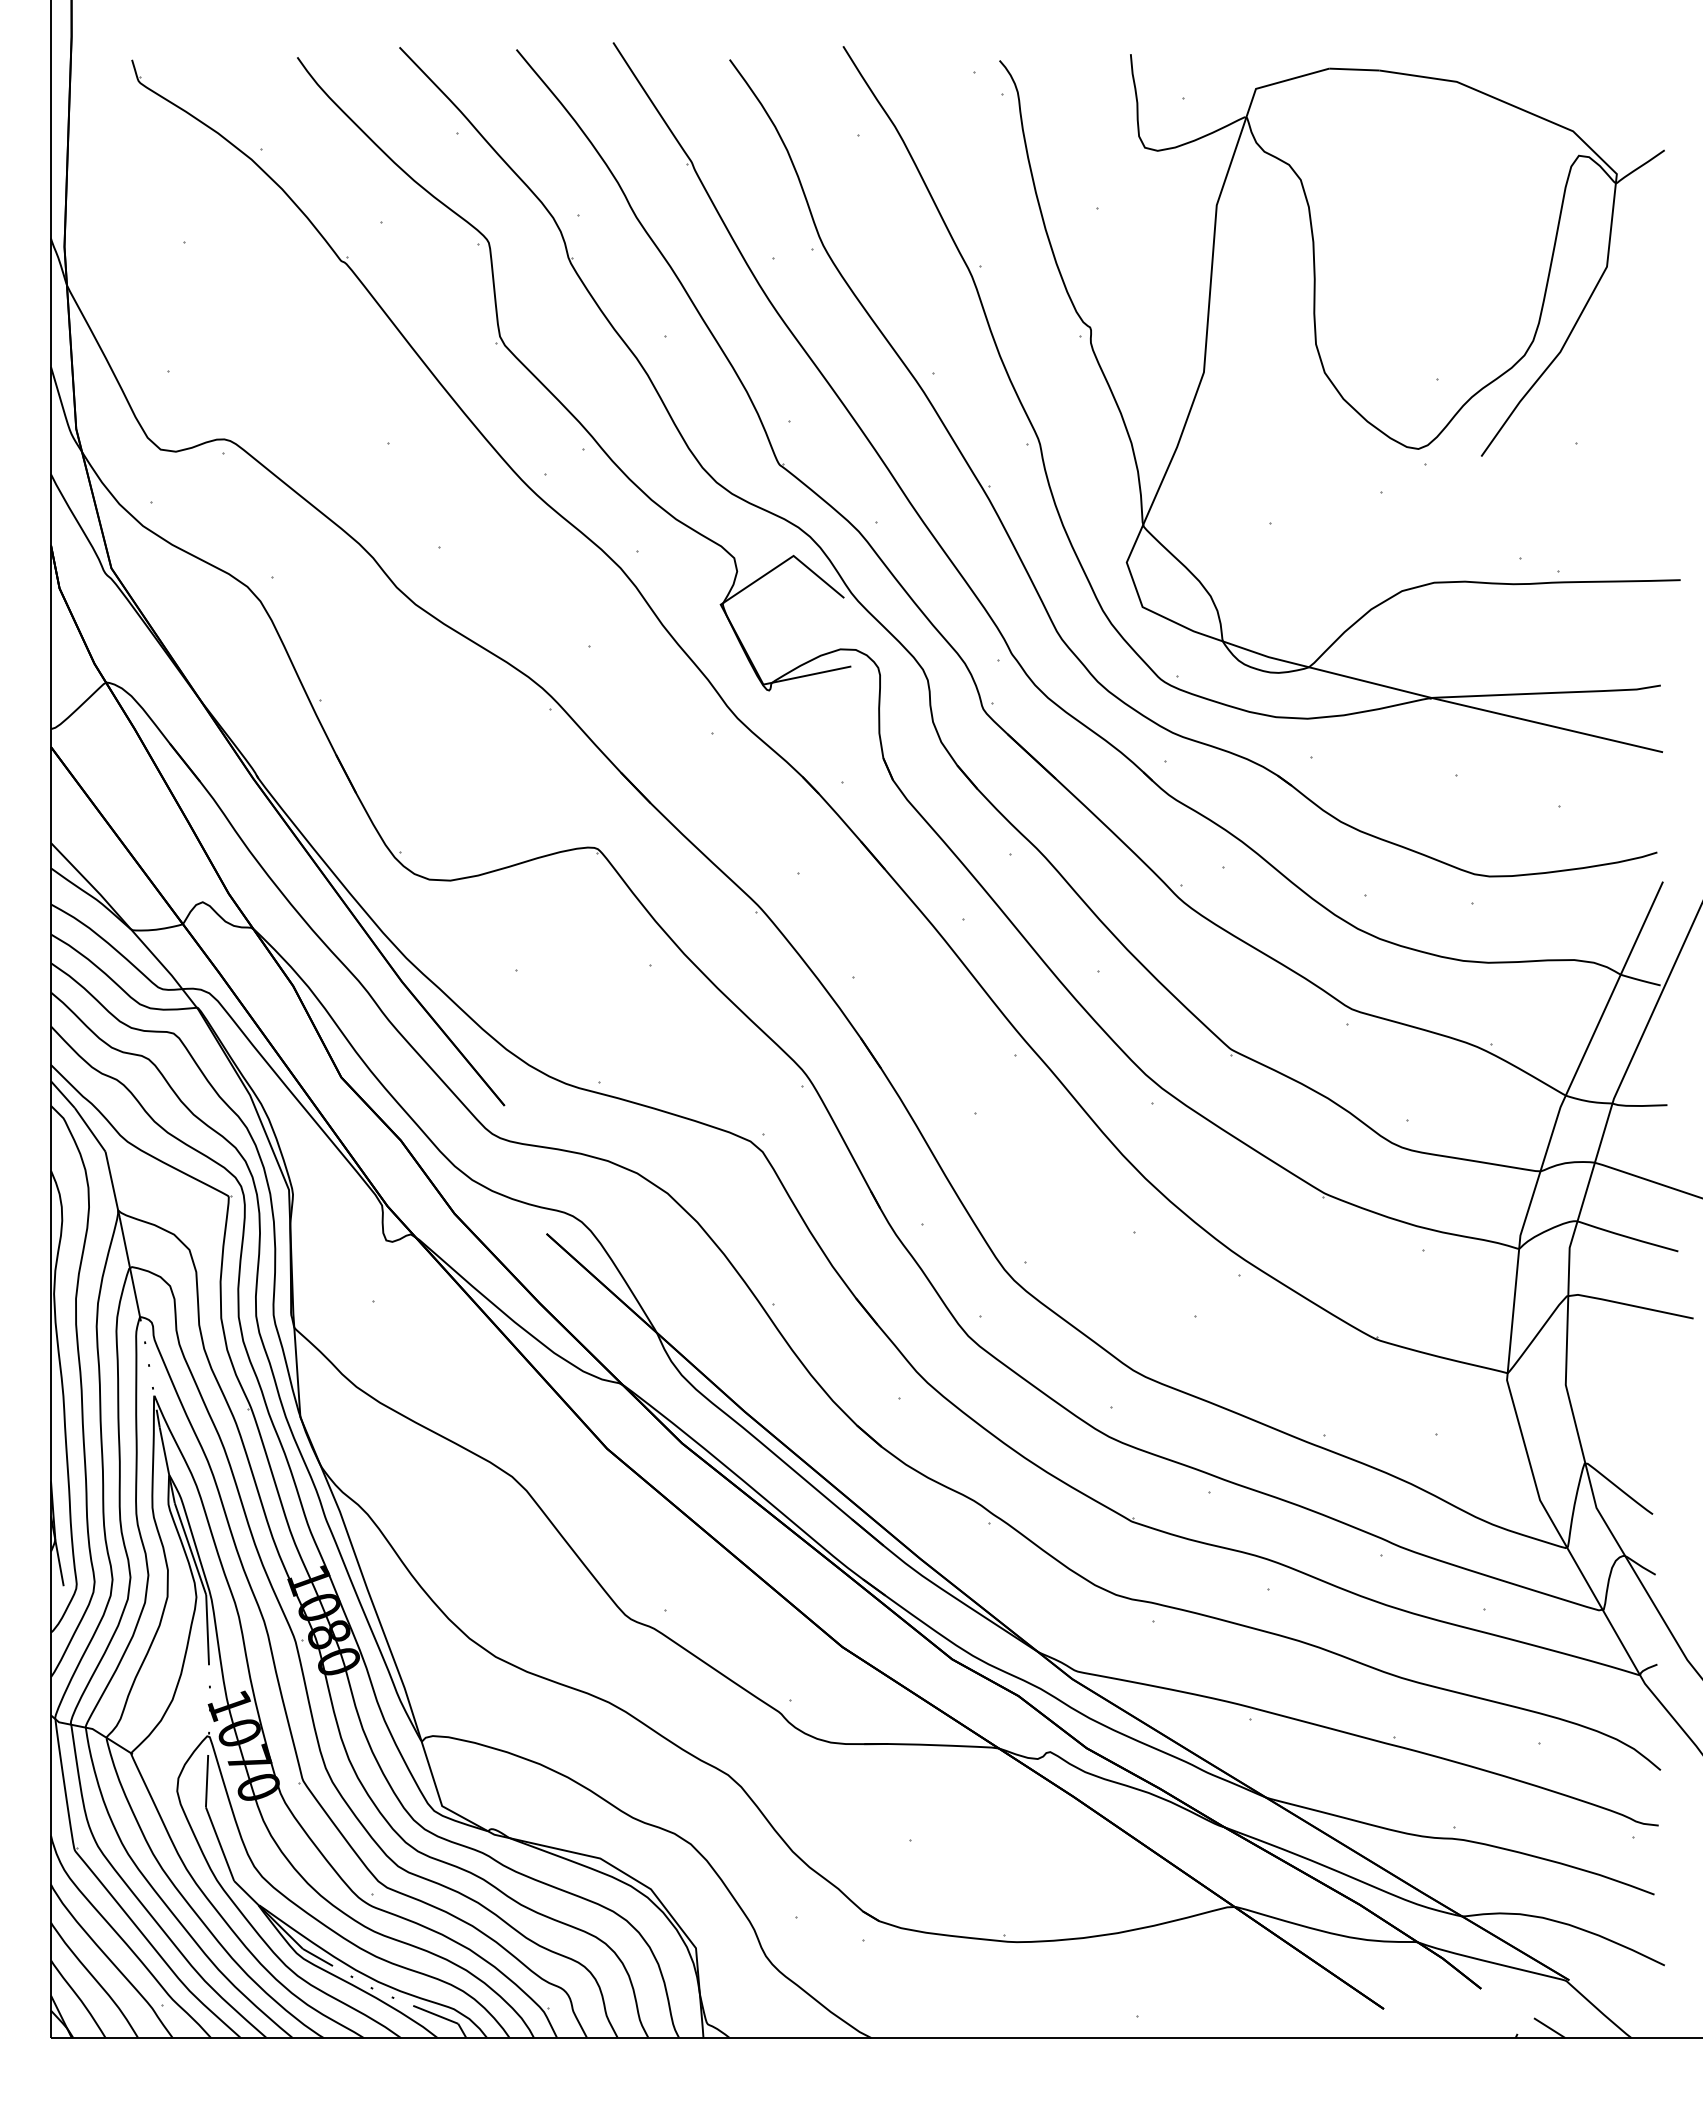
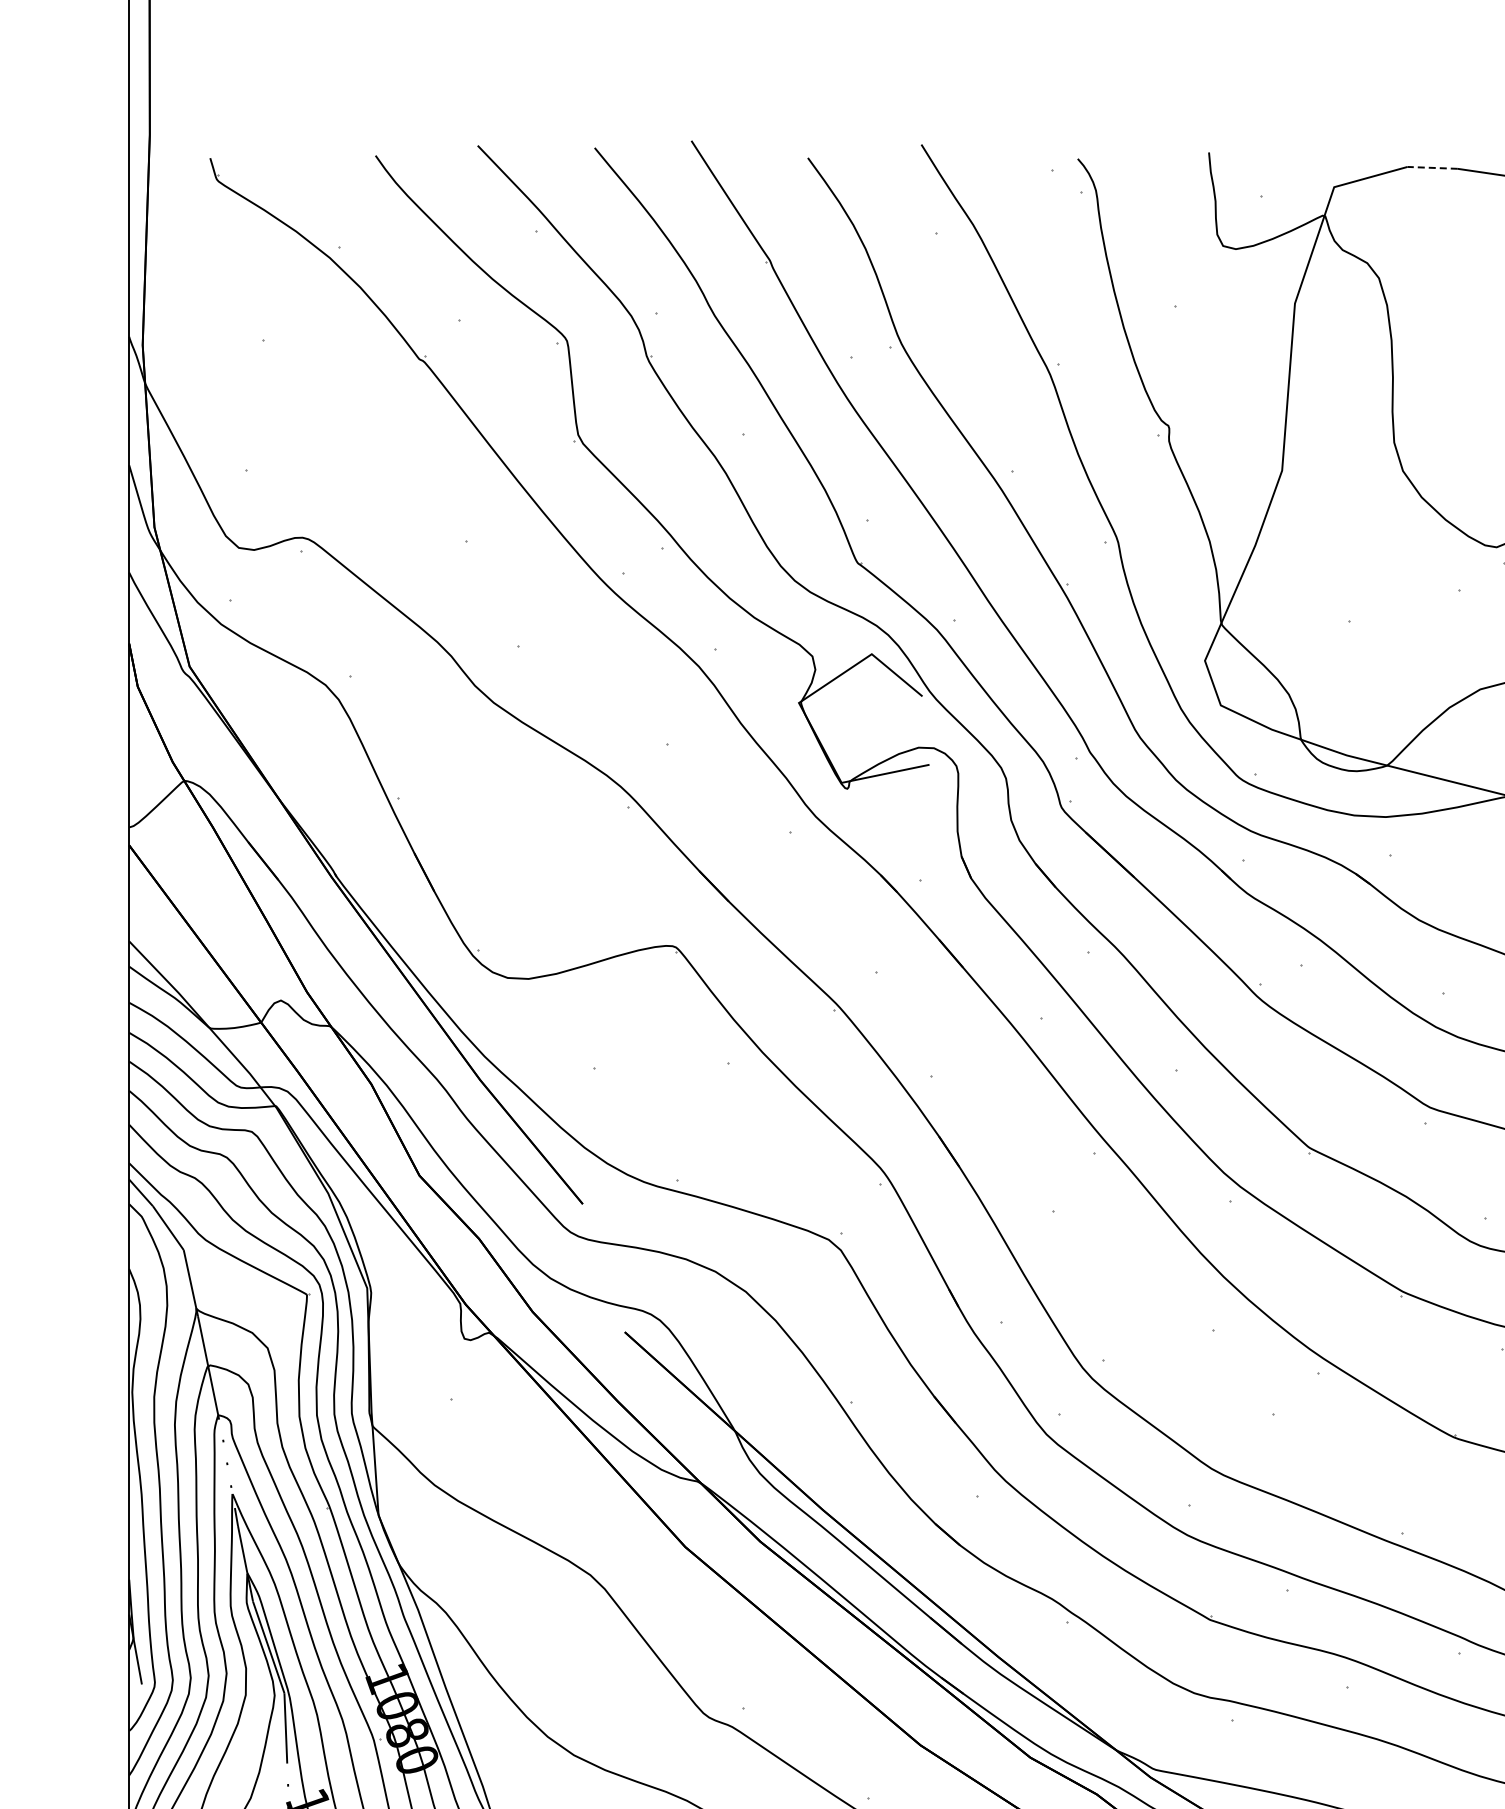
line: (1353, 69) -> (1431, 167), solid -> dashed

